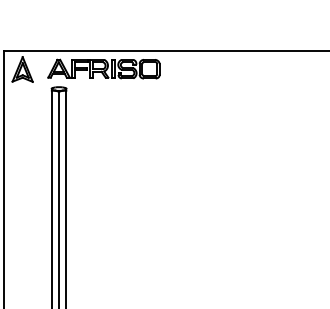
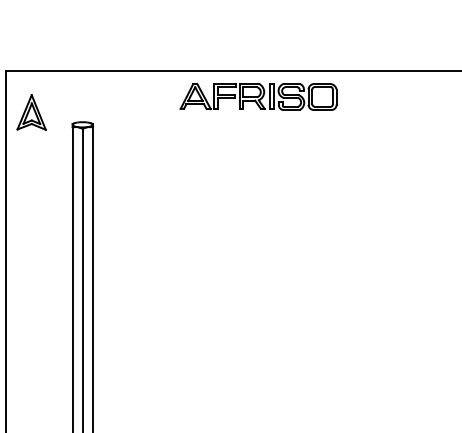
part: (103, 68) -> (258, 96), moved
part: (22, 69) -> (31, 112), moved

